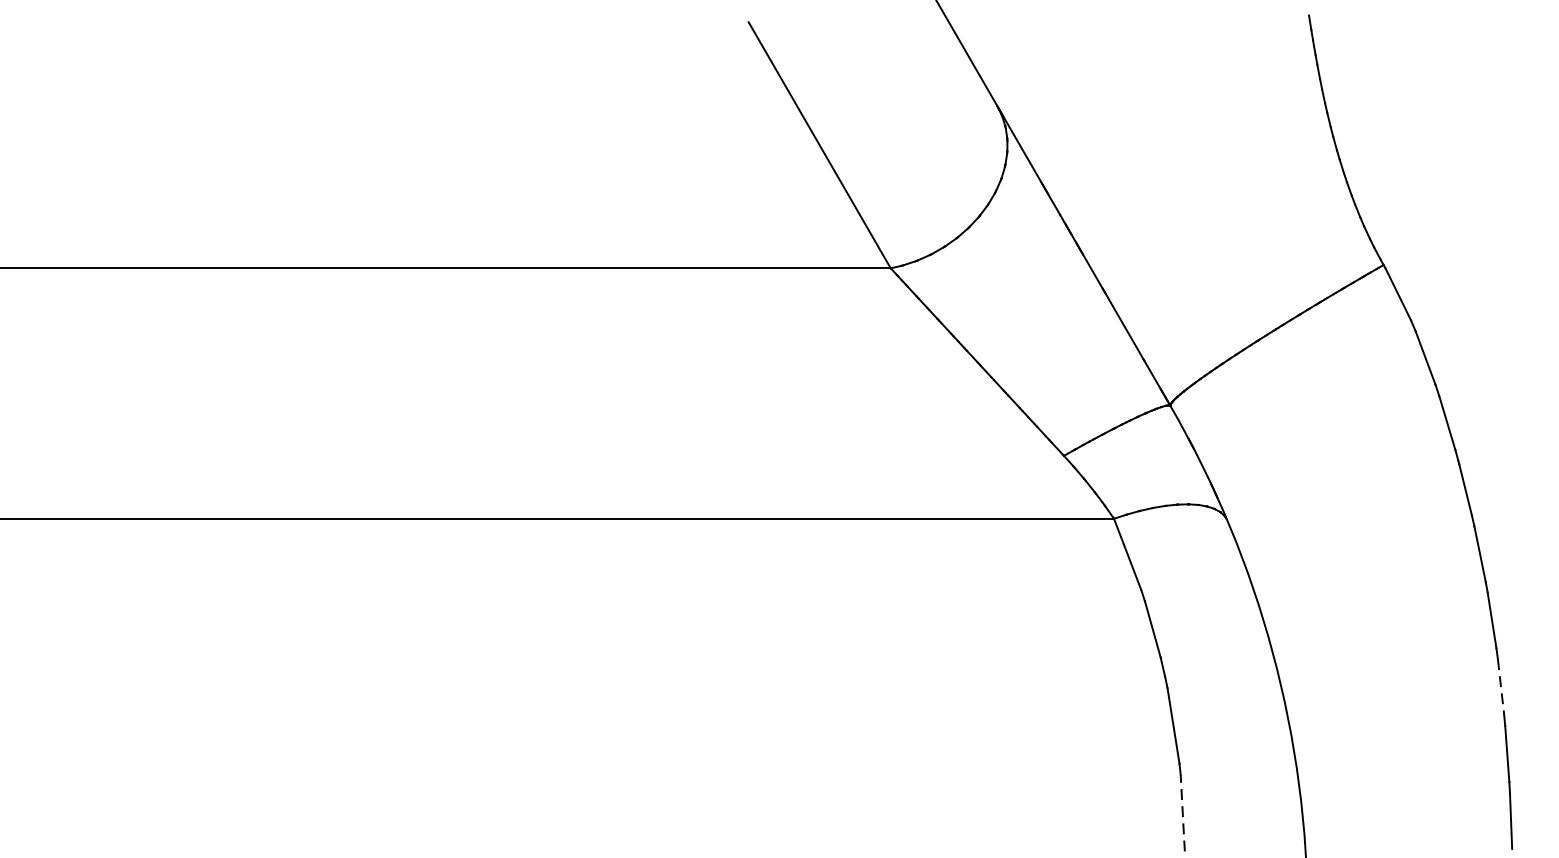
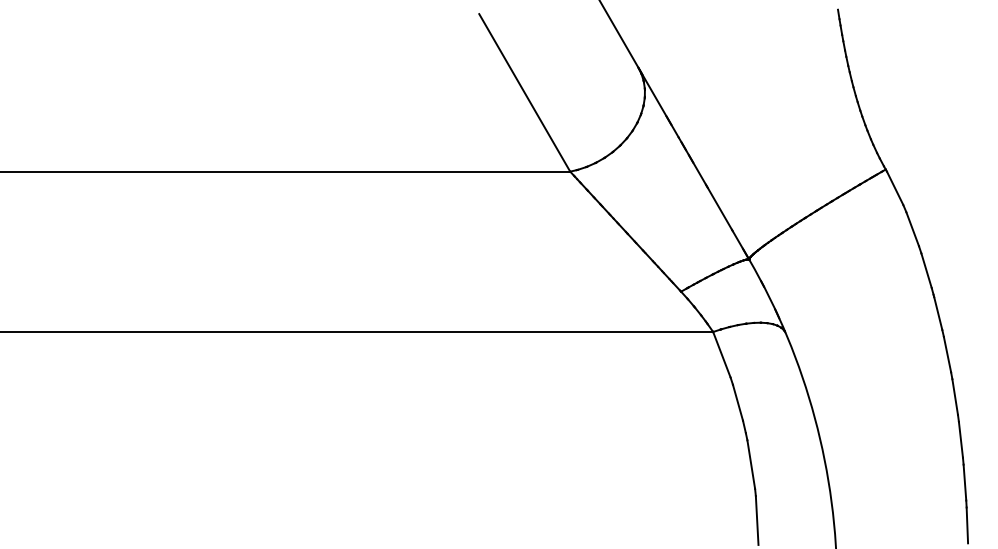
line: (1500, 688) -> (960, 440), dashed -> solid
line: (1183, 813) -> (757, 520), dashed -> solid

